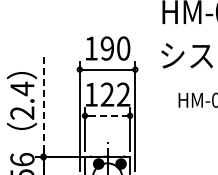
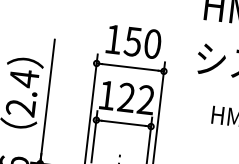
text: (107, 48) -> (133, 41), 190 -> 150
line: (43, 103) -> (47, 99), dashed -> solid
line: (108, 115) -> (124, 123), dashed -> solid

